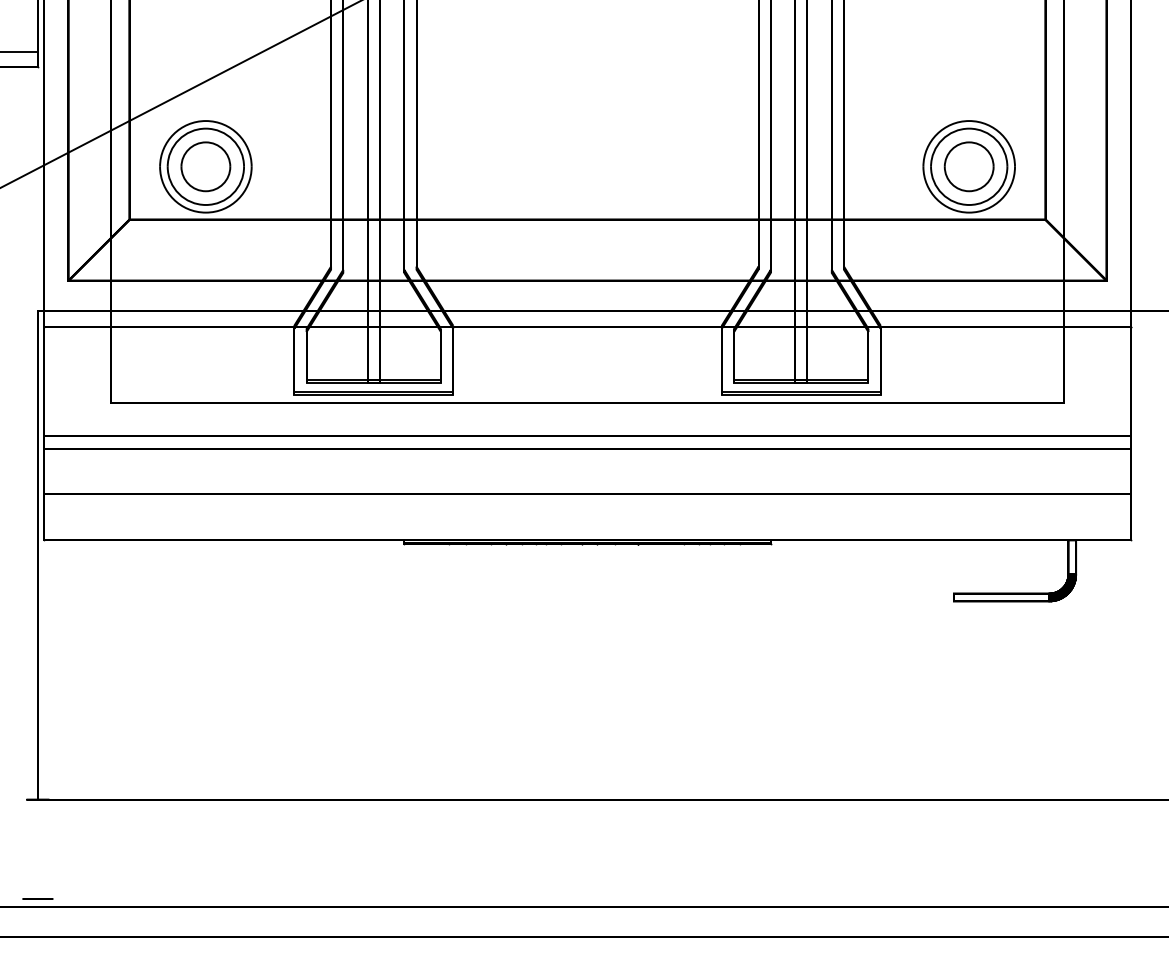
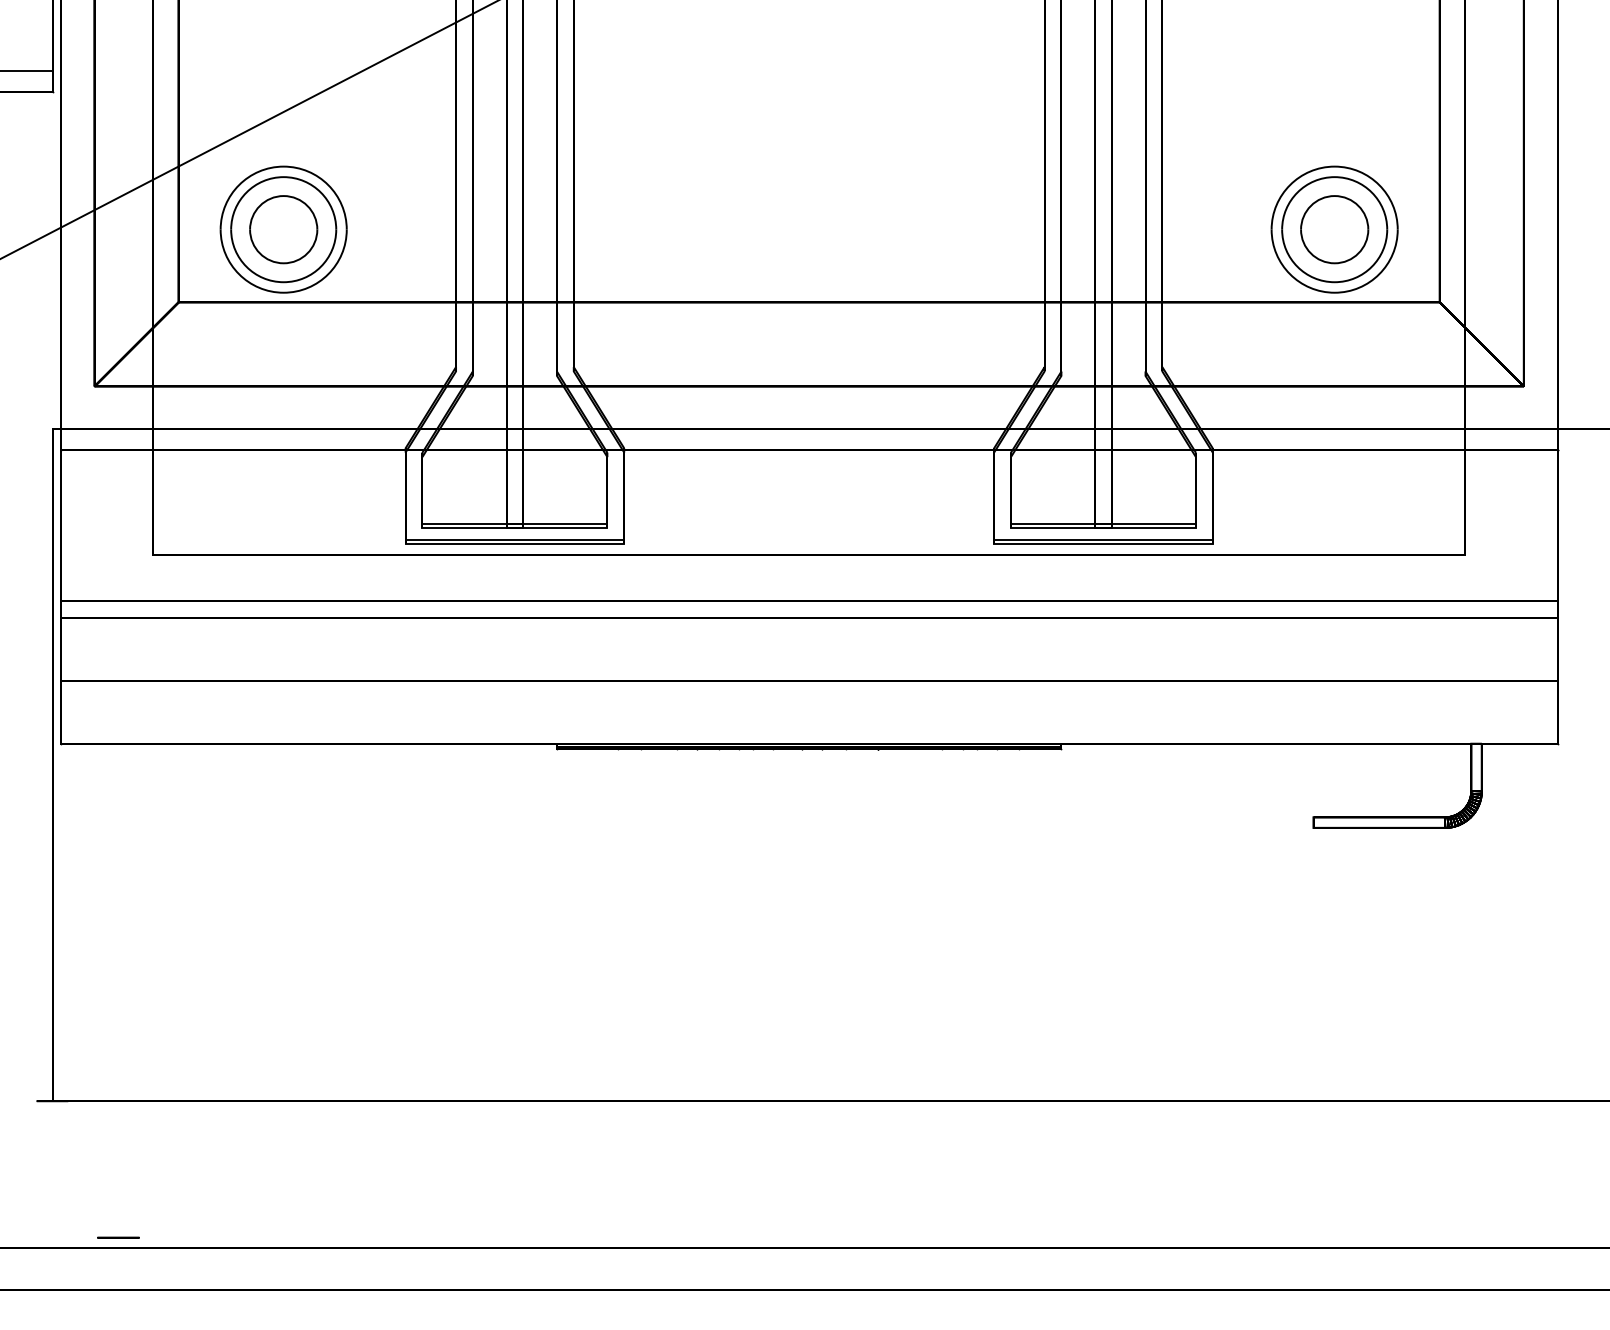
circle: (37, 898) -> (118, 1237), moved

